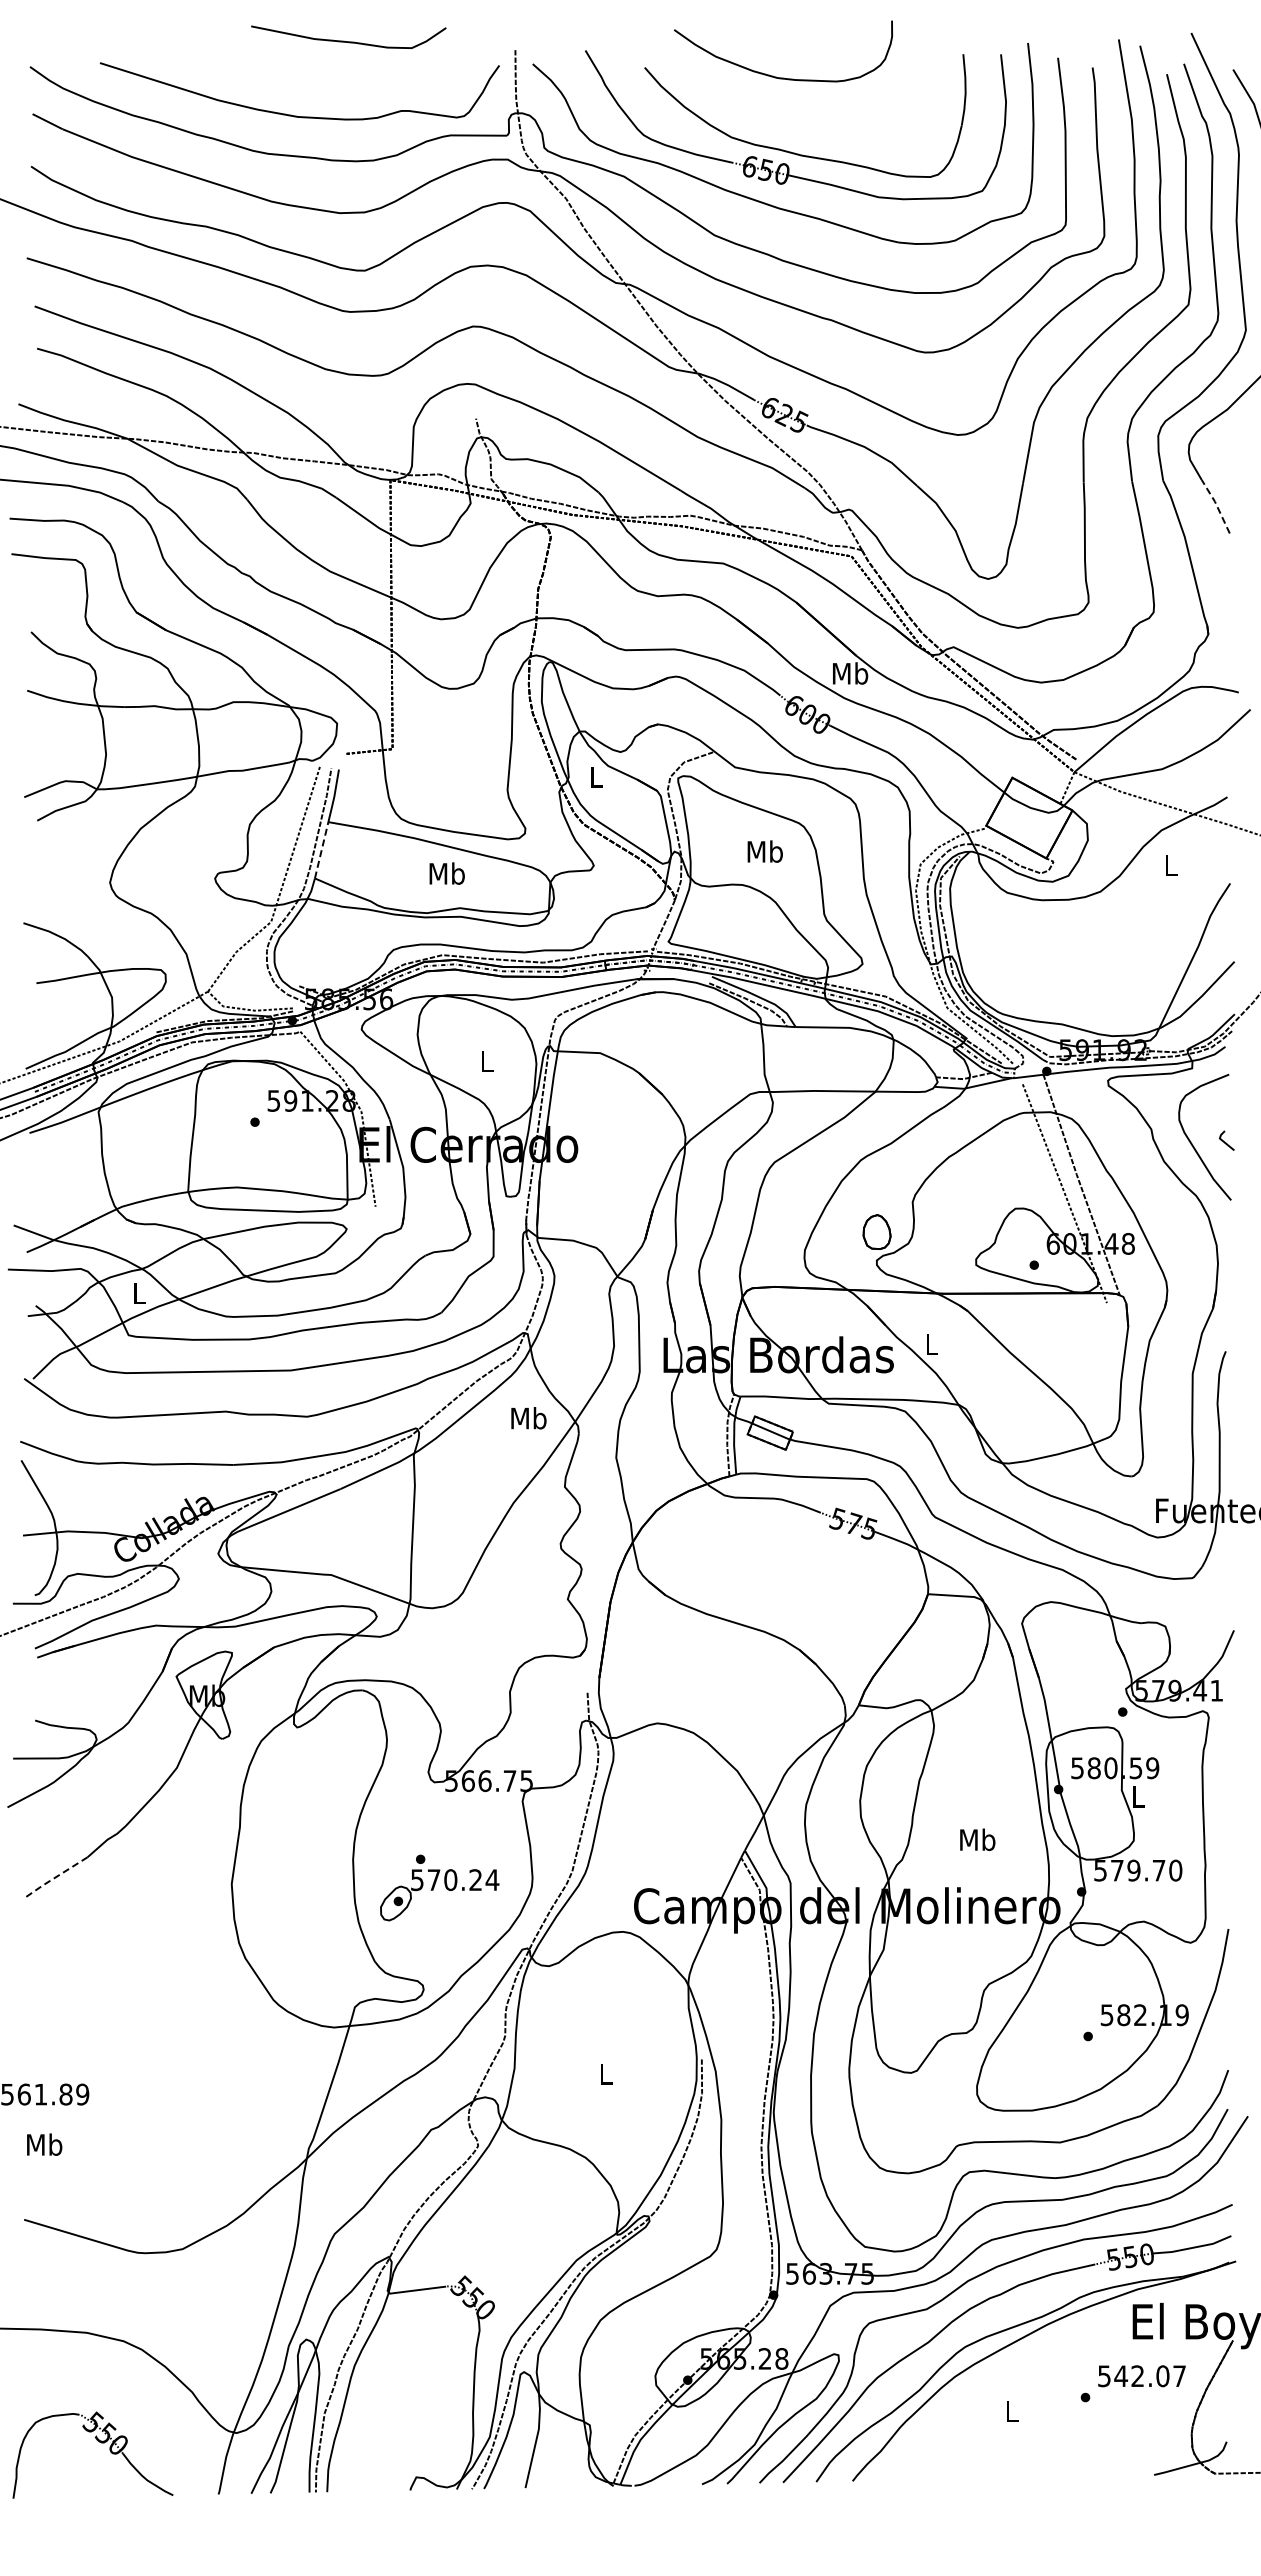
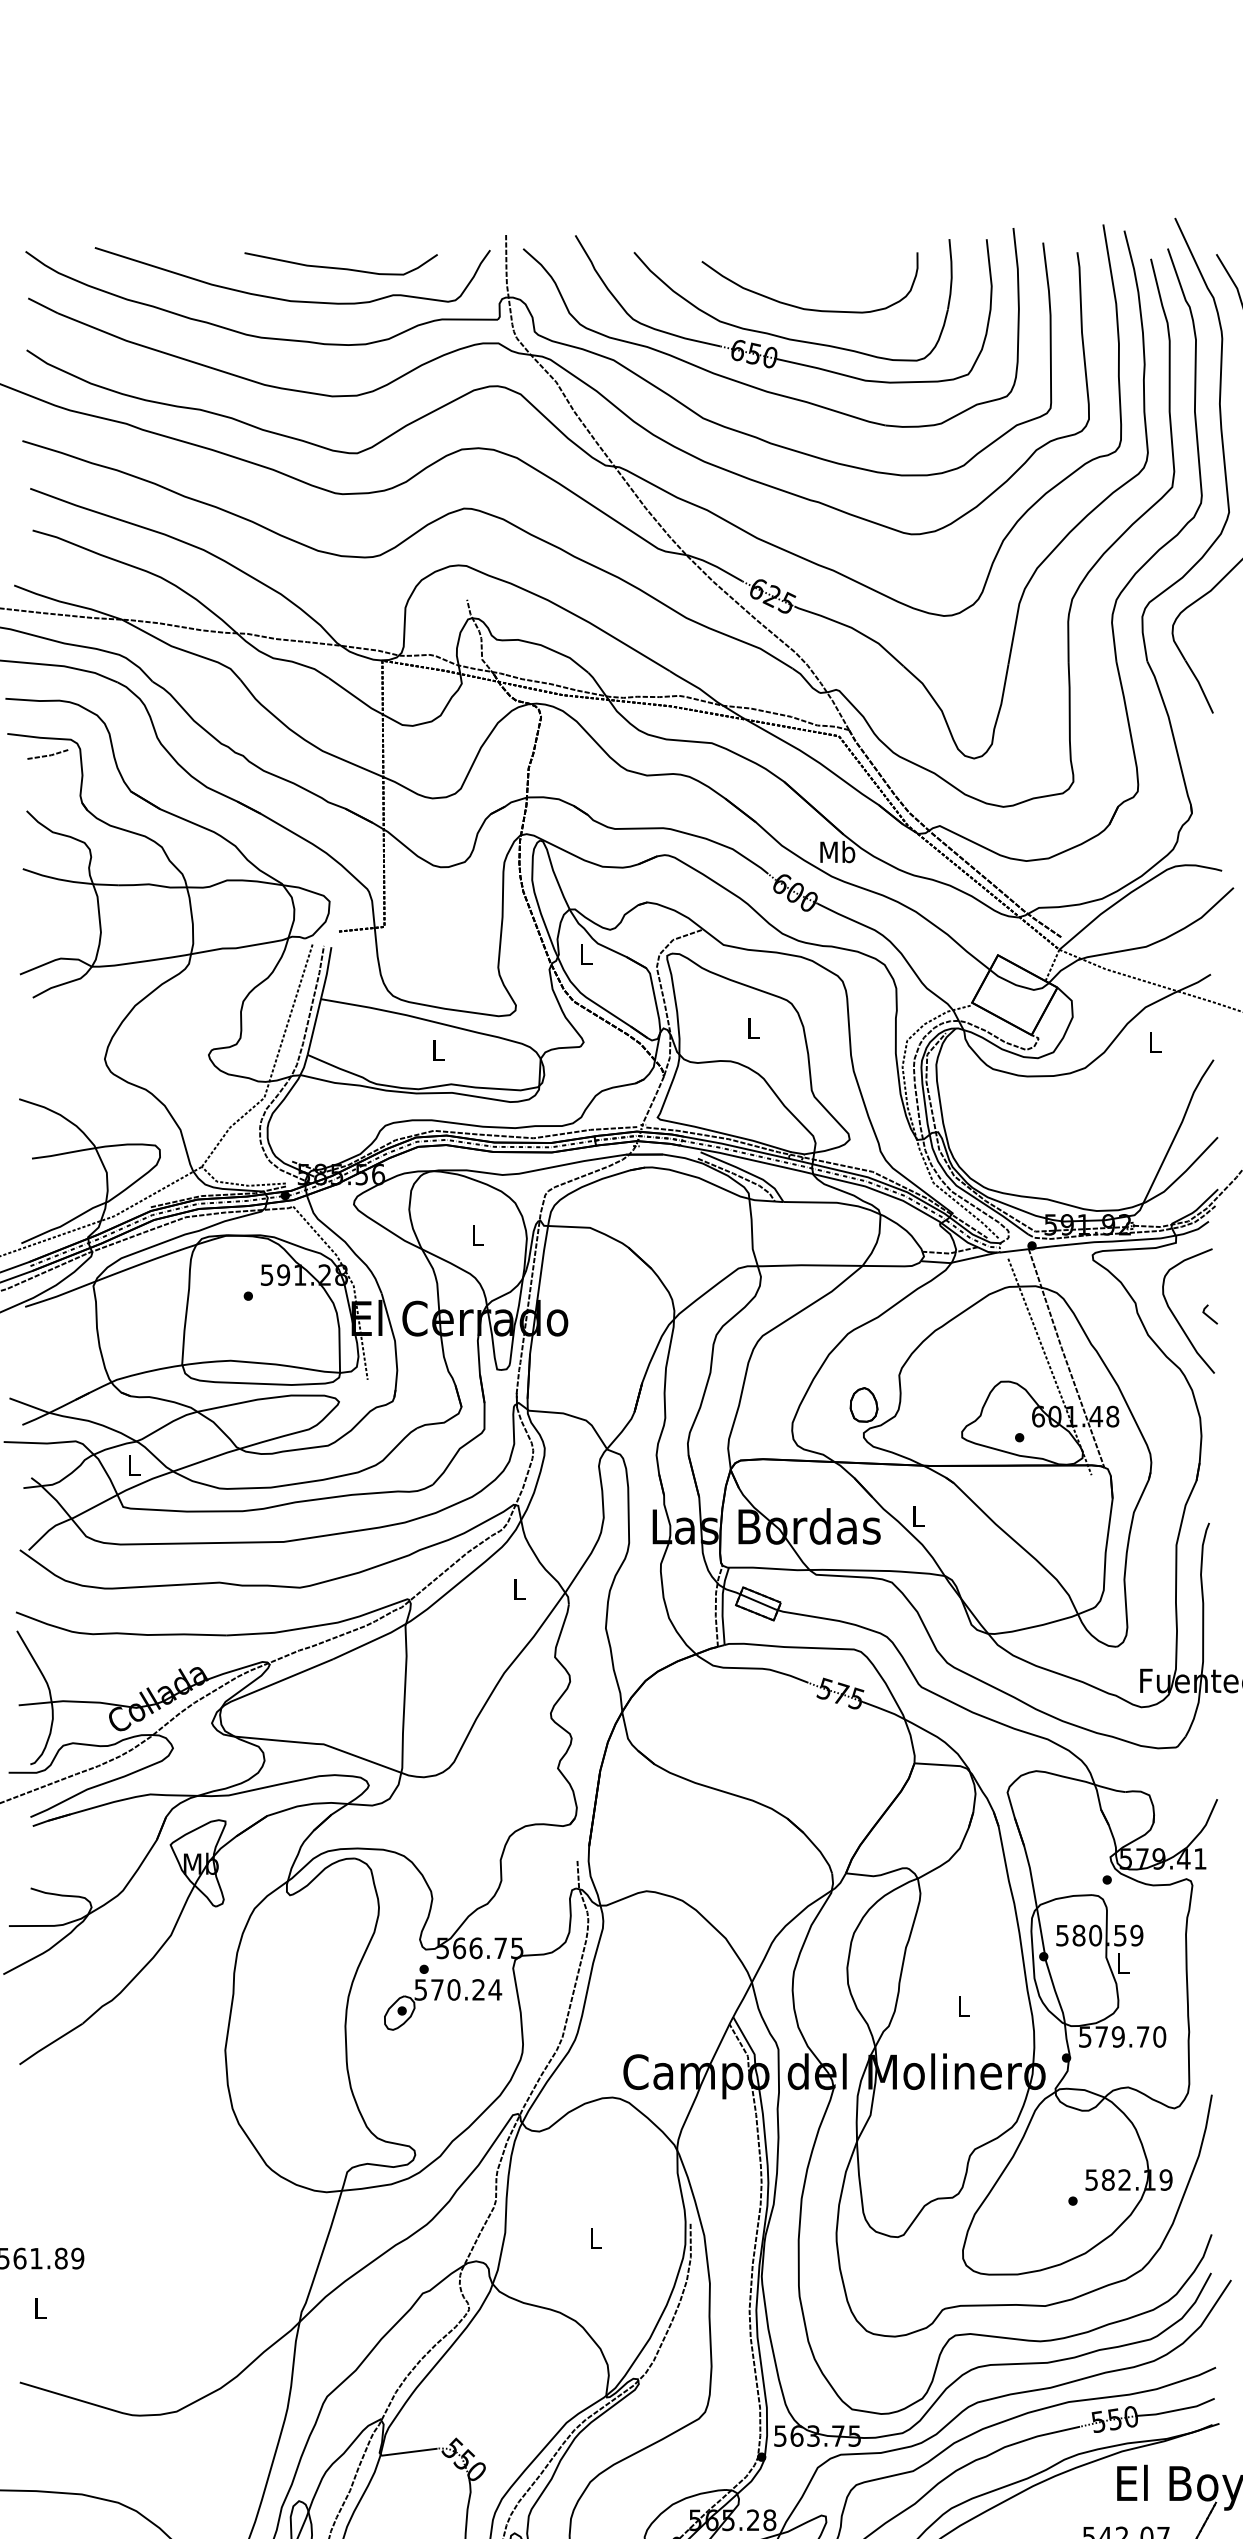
curve: (348, 41) -> (340, 268), moved
curve: (776, 76) -> (803, 307), moved
line: (1216, 505) -> (1200, 685), dashed -> solid
line: (51, 575) -> (46, 755), added
line: (321, 850) -> (314, 1027), dashed -> solid
text: (764, 851) -> (752, 1028), Mb -> L
text: (446, 873) -> (437, 1050), Mb -> L
text: (528, 1418) -> (519, 1589), Mb -> L
text: (977, 1839) -> (963, 2006), Mb -> L
line: (55, 1877) -> (50, 2043), dashed -> solid
part: (439, 1887) -> (442, 1997), moved
text: (44, 2144) -> (39, 2308), Mb -> L

